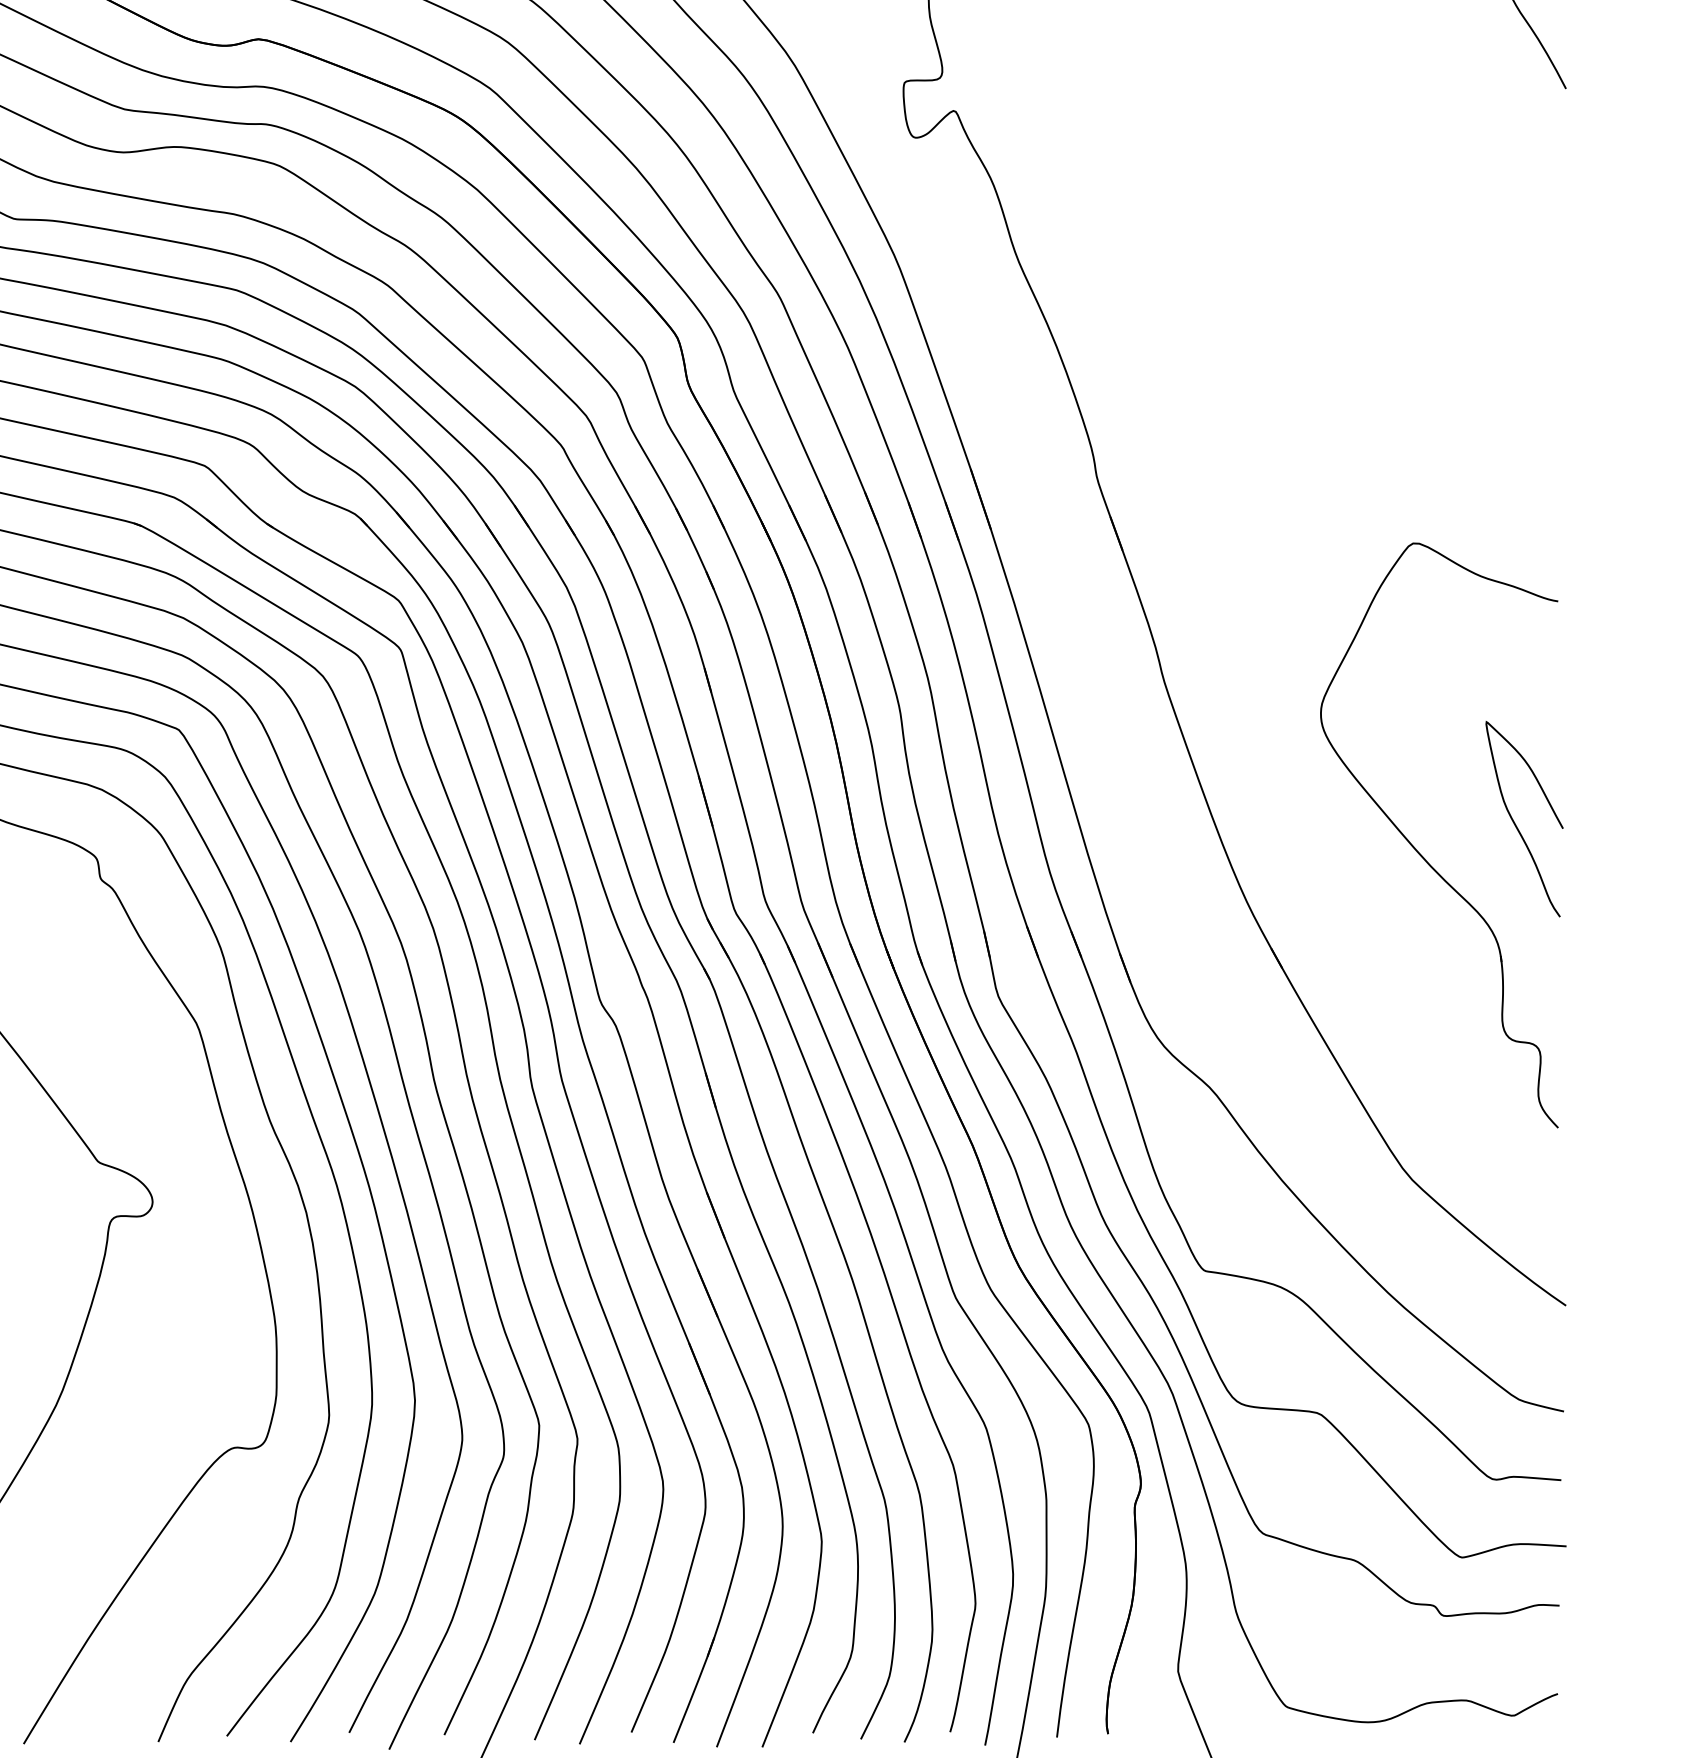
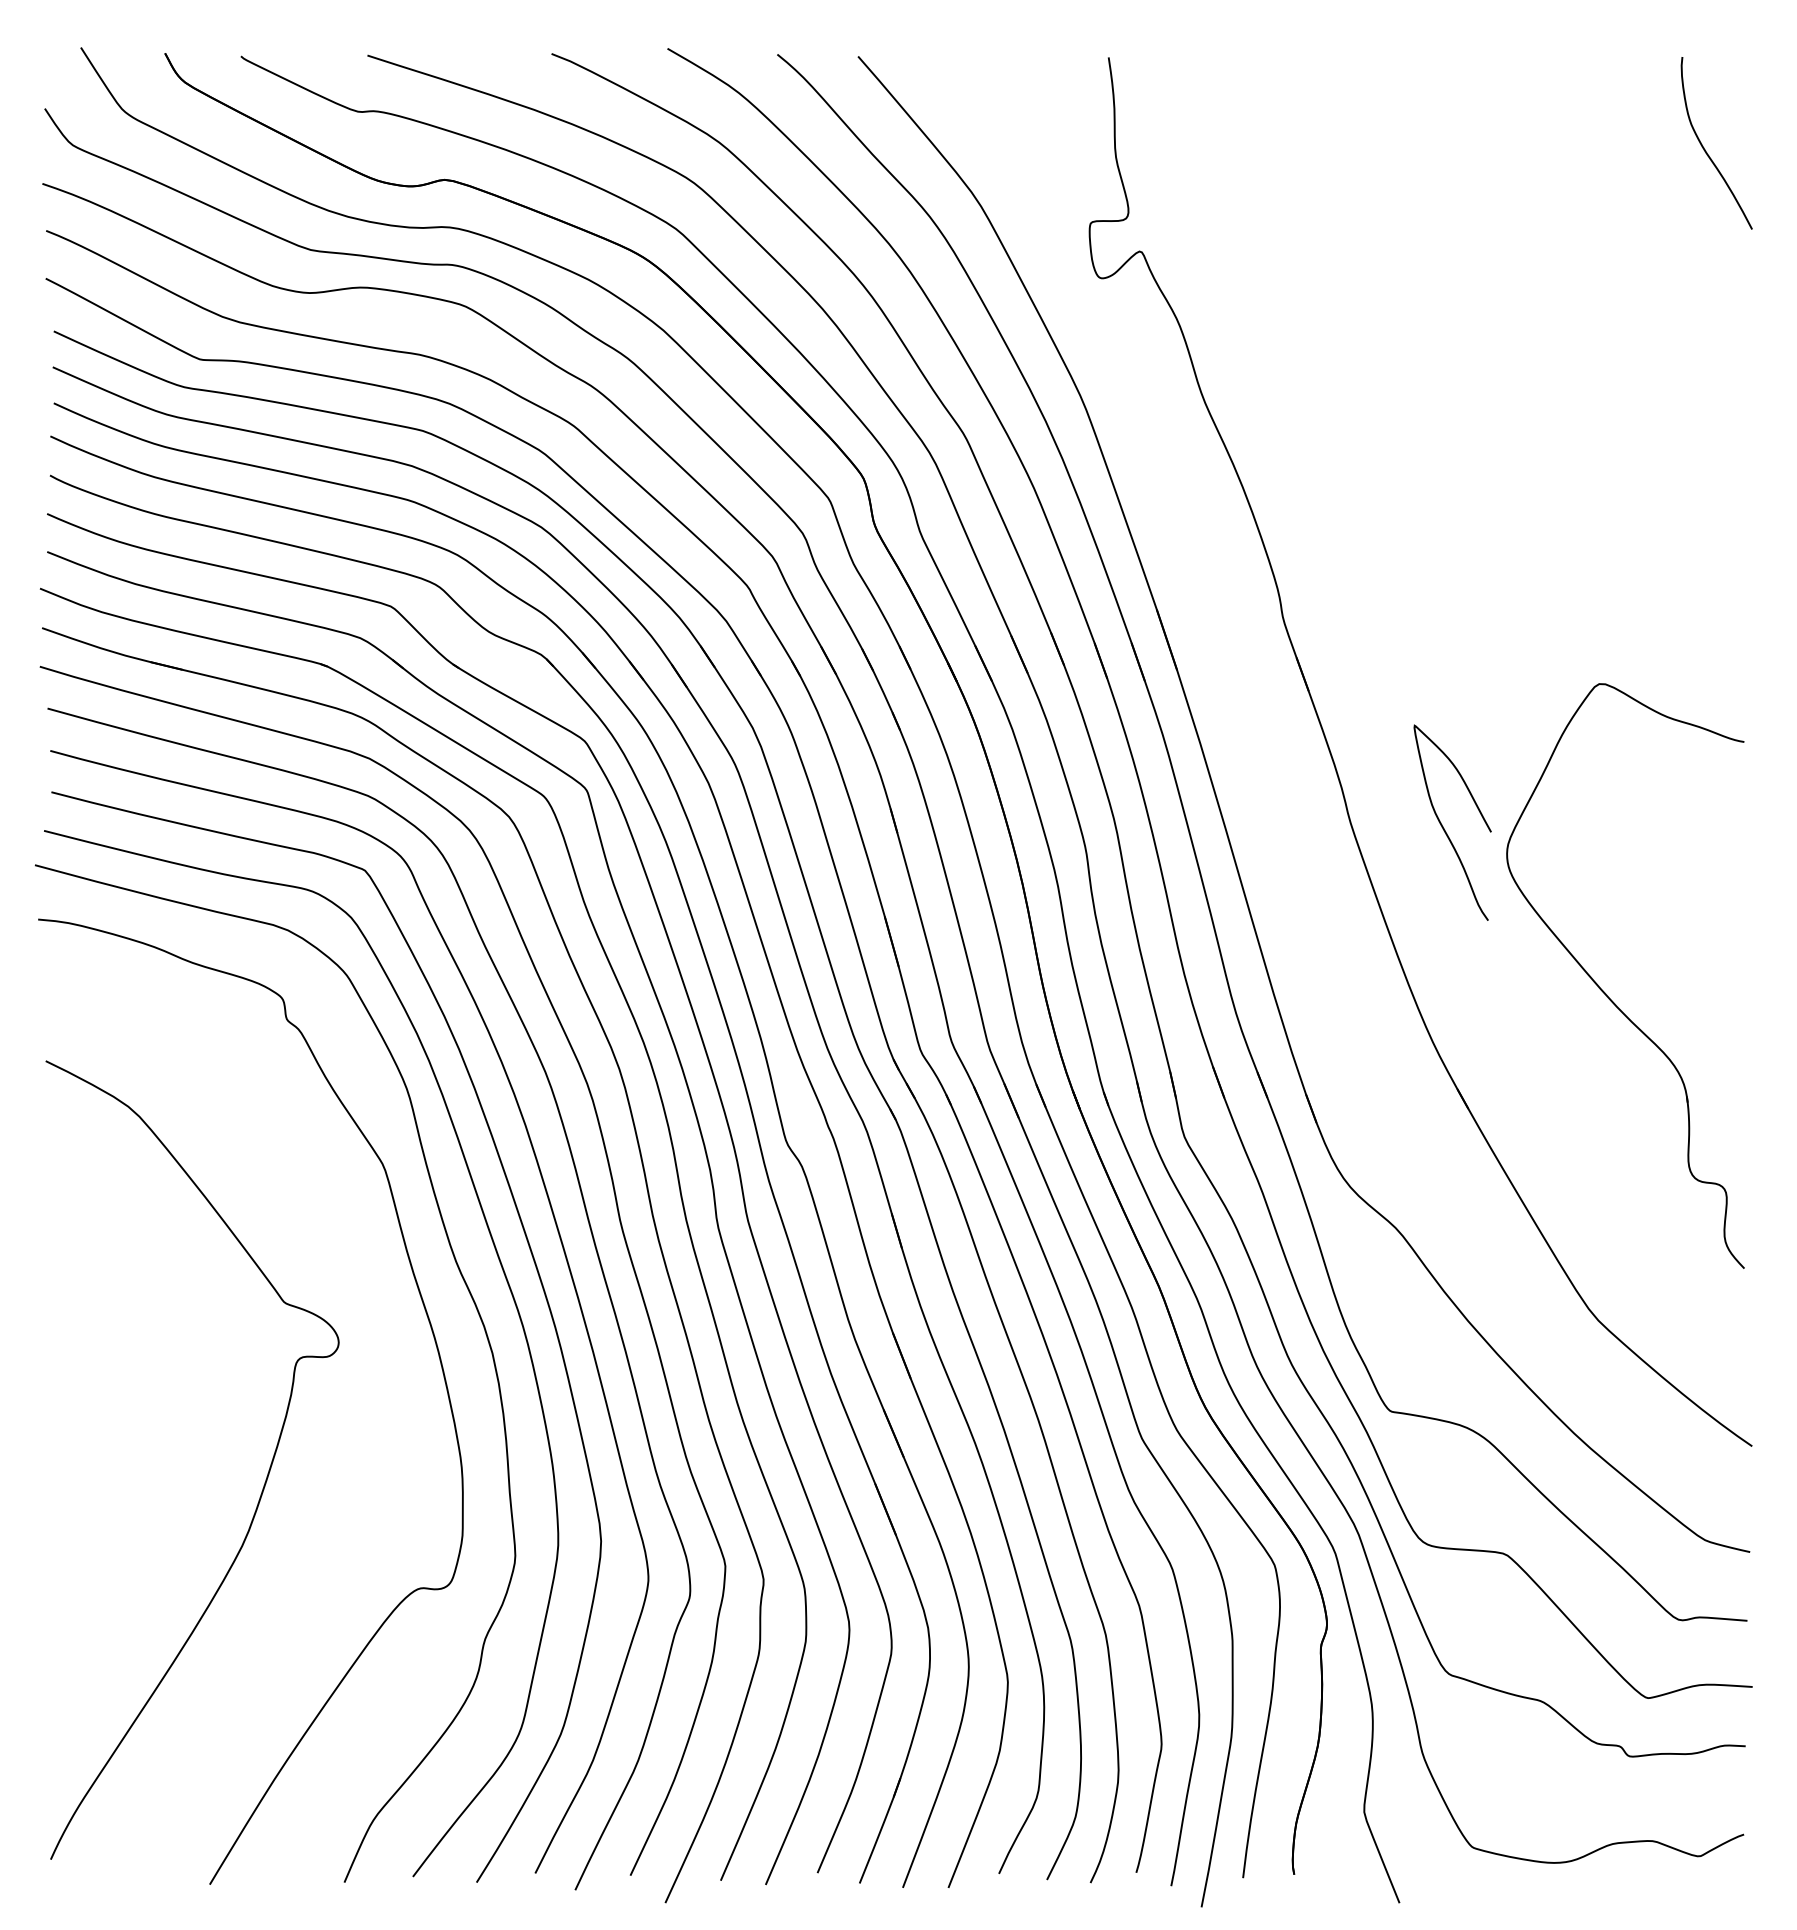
curve: (1515, 822) -> (1443, 826), moved

